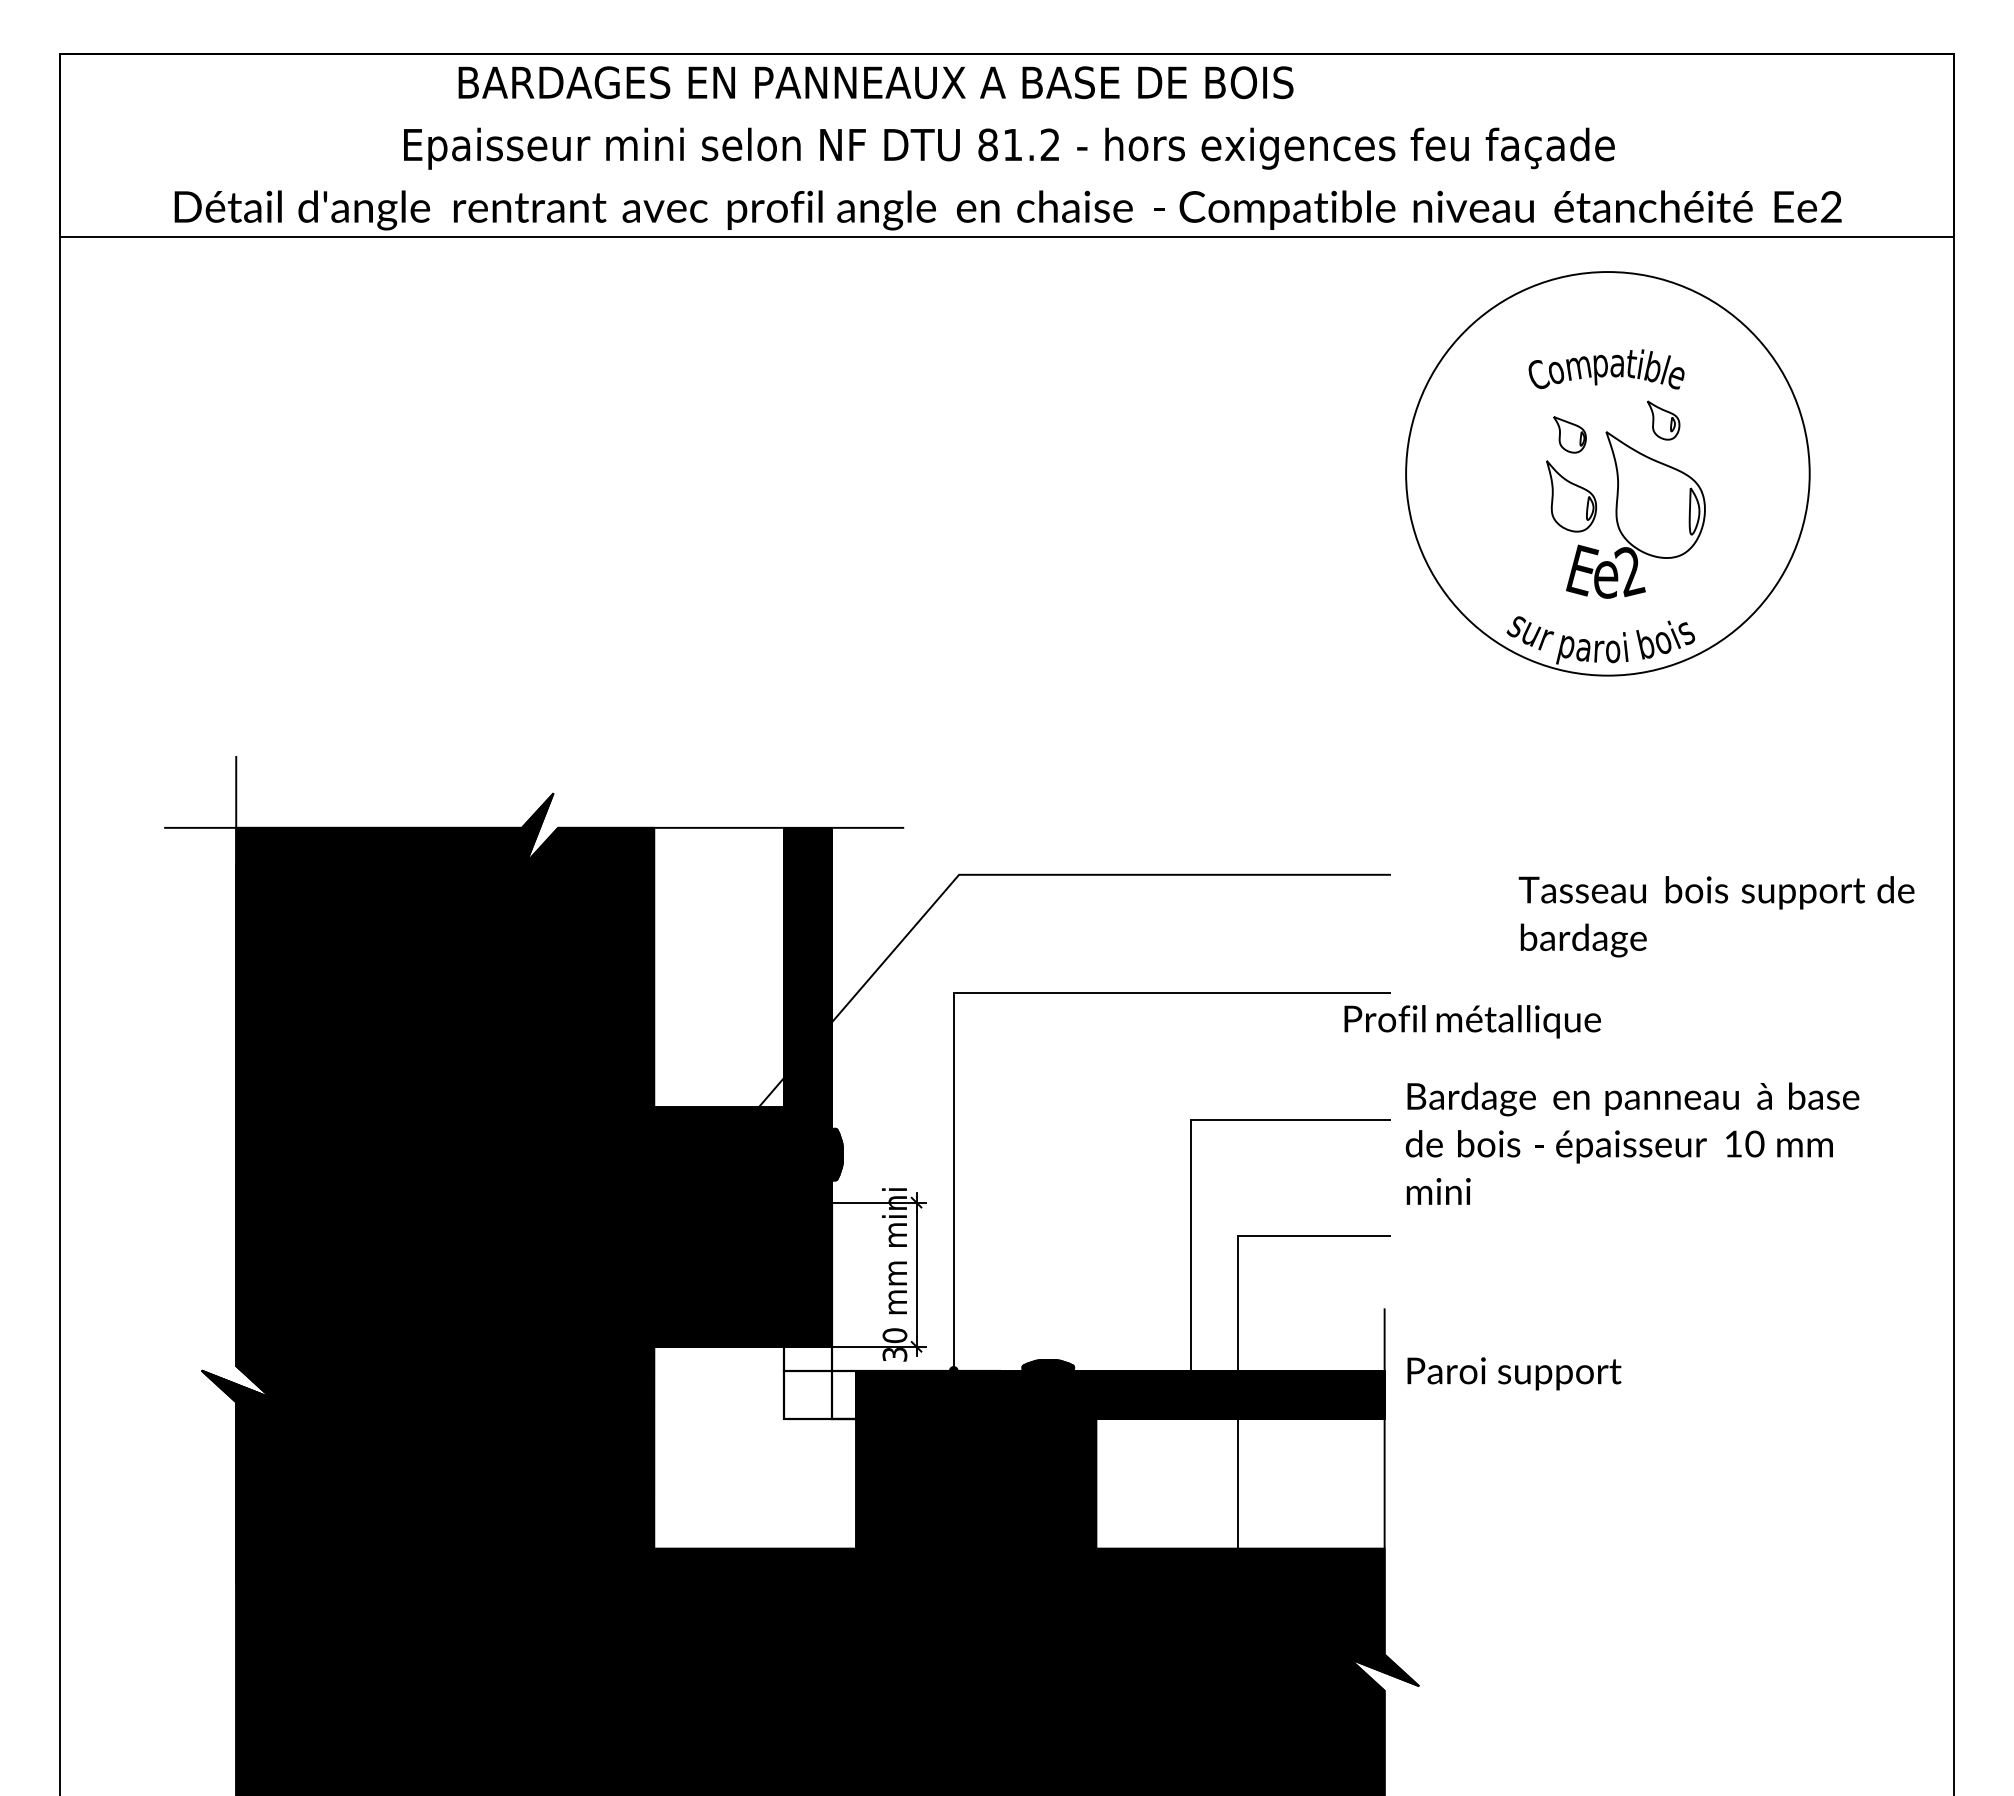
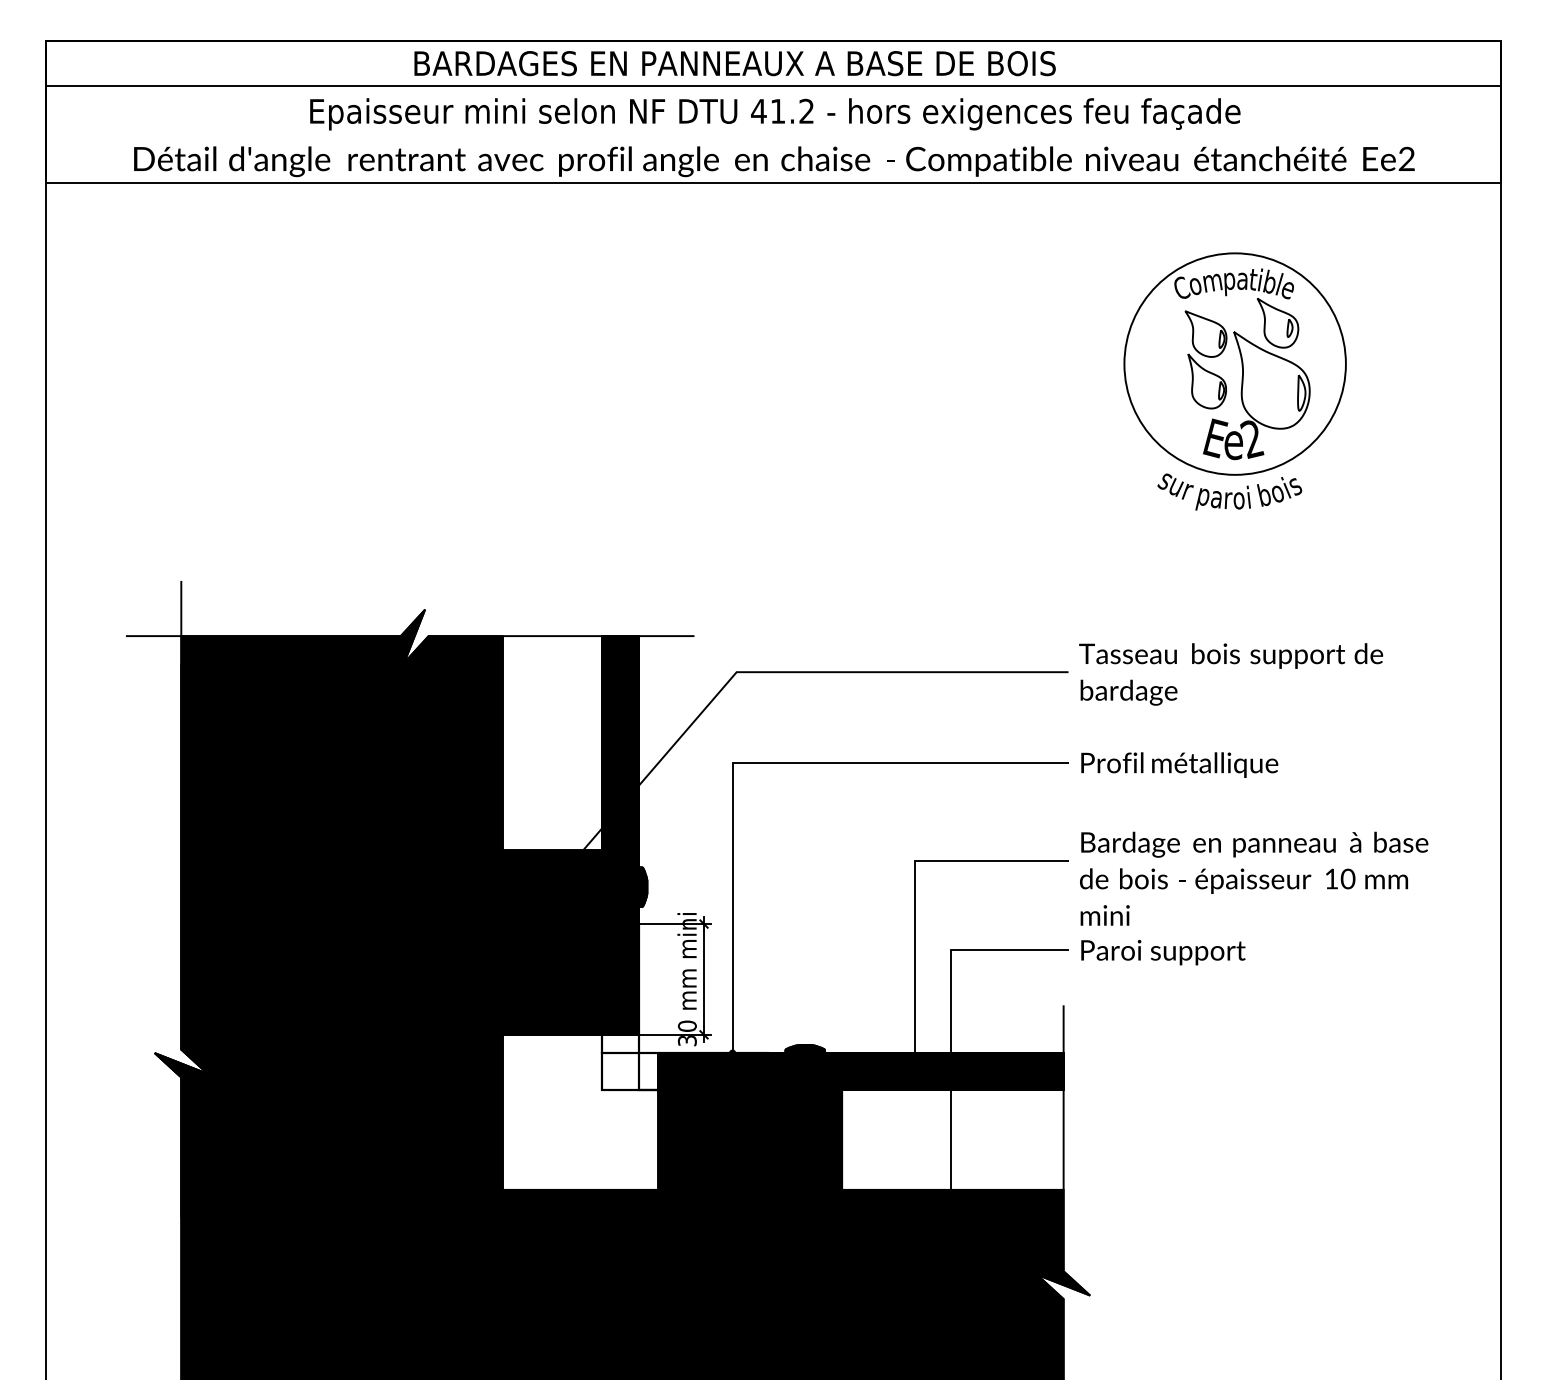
text: (875, 82) -> (734, 63), moved
line: (1006, 111) -> (773, 85), added
text: (987, 144) -> (758, 111), 81.2 -> 41.2
part: (1663, 420) -> (1277, 323), size x1.67
part: (1569, 434) -> (1205, 333), size x1.67
circle: (1607, 473) -> (1234, 363), size x0.71
text: (1716, 916) -> (1231, 674), moved
text: (1472, 1021) -> (1179, 764), moved
text: (1514, 1373) -> (1163, 952), moved

